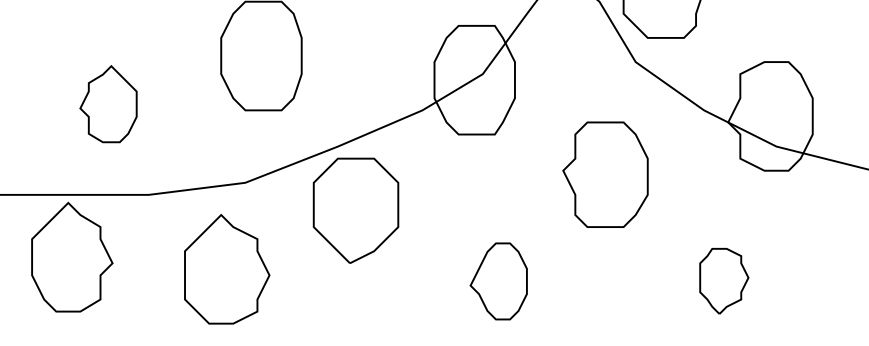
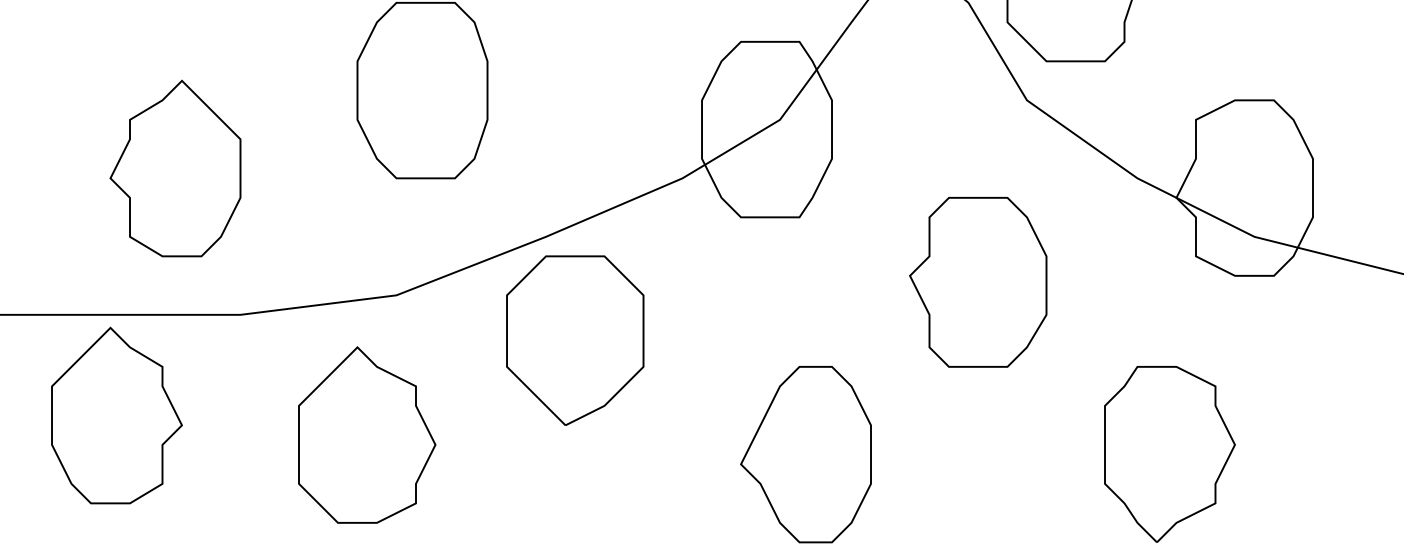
part: (108, 103) -> (175, 167), size x1.43
part: (498, 281) -> (805, 454), size x1.43
part: (724, 281) -> (1170, 454), size x1.67

